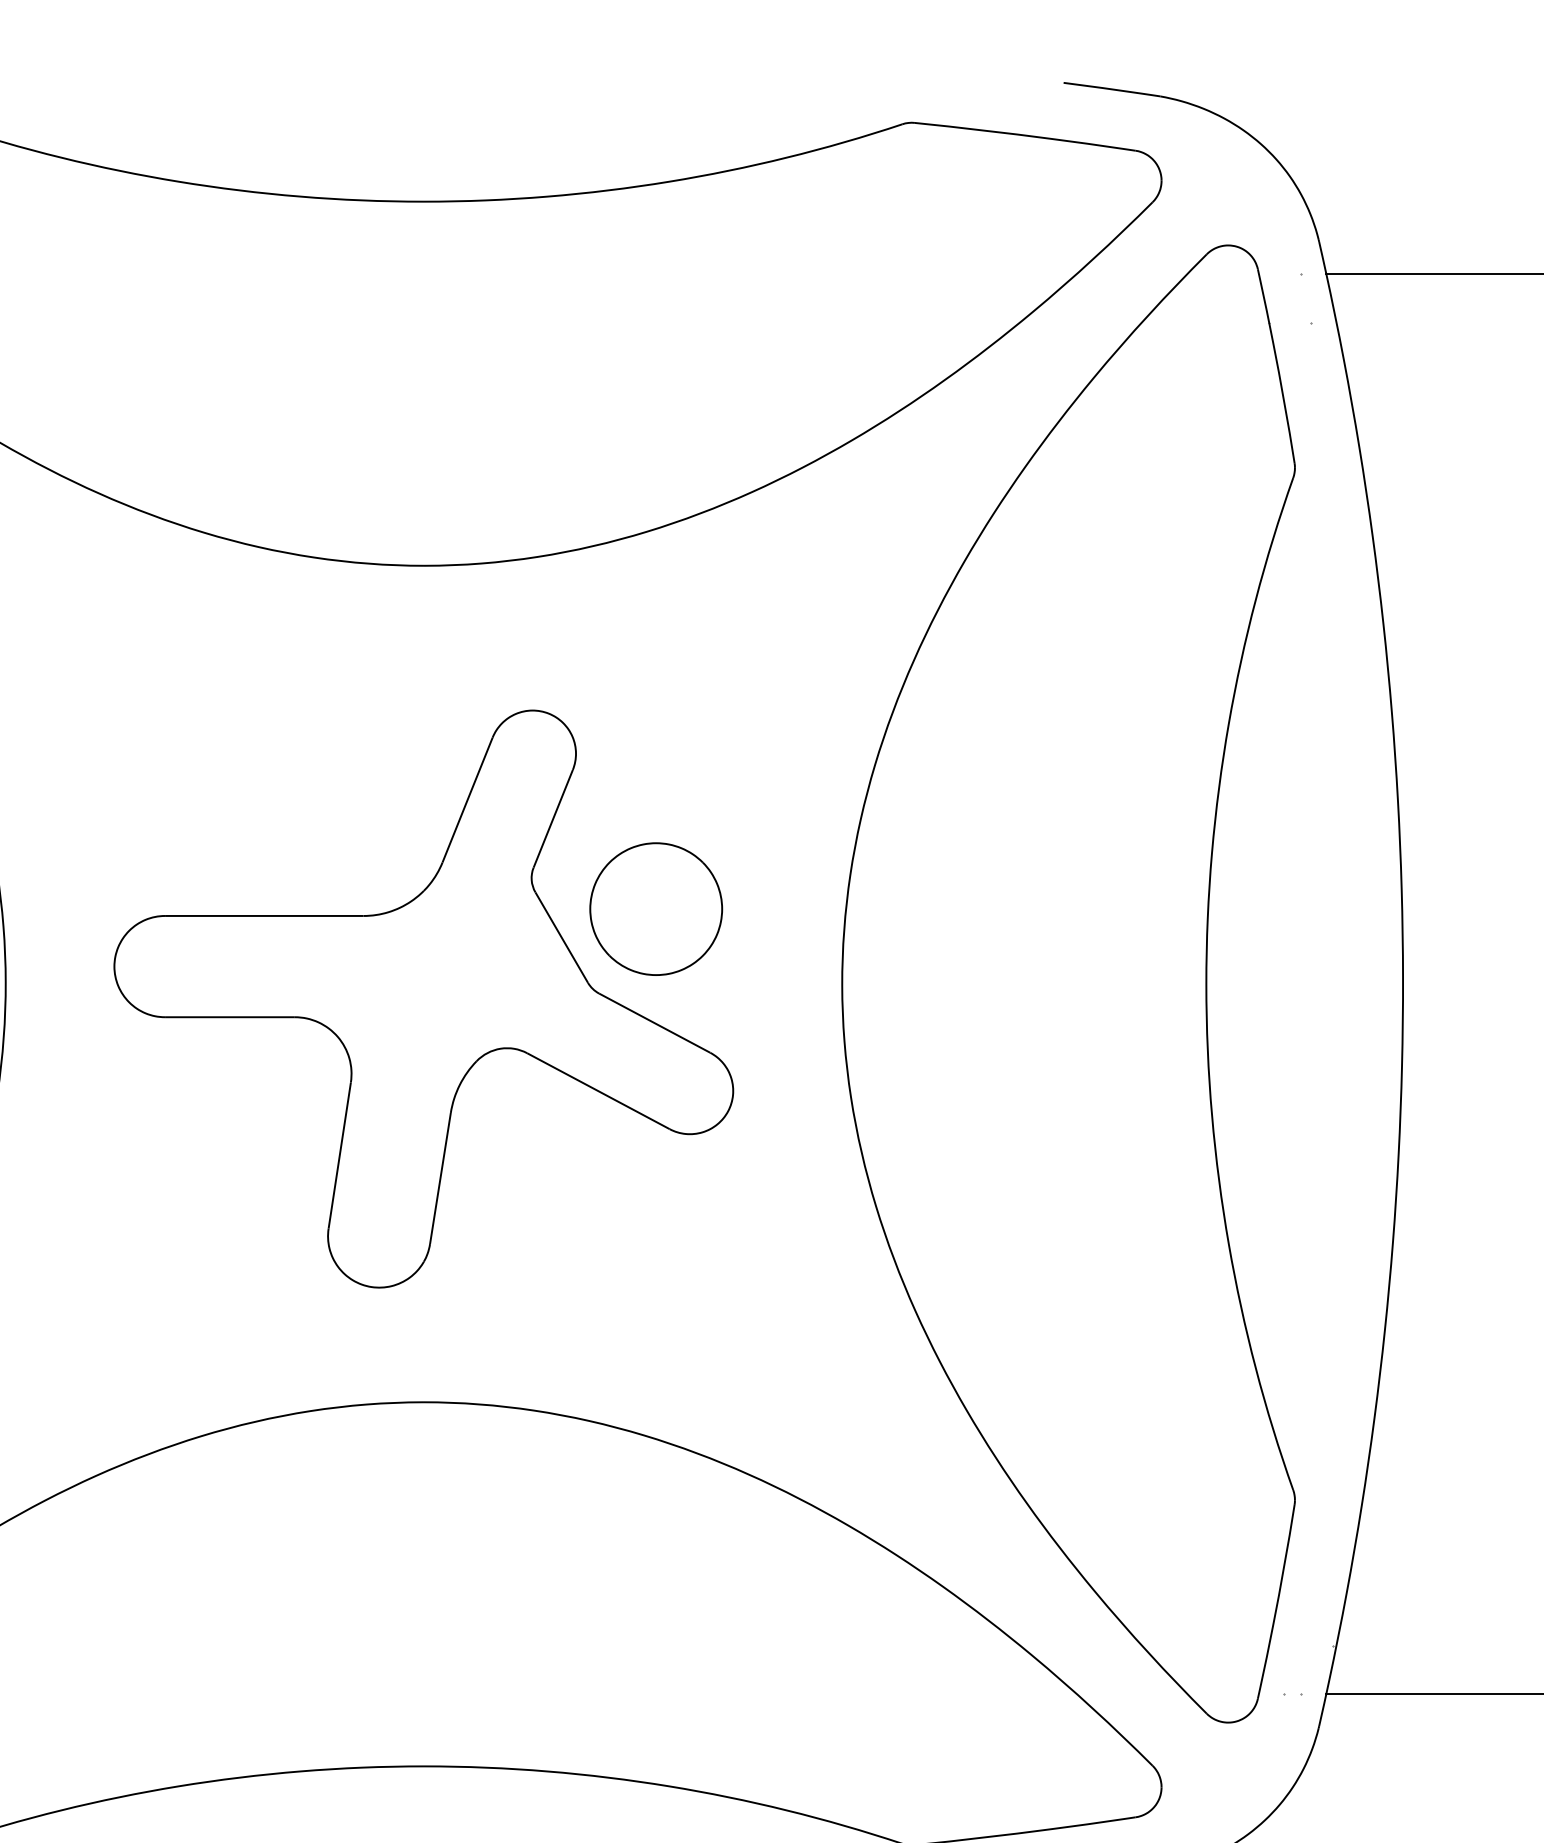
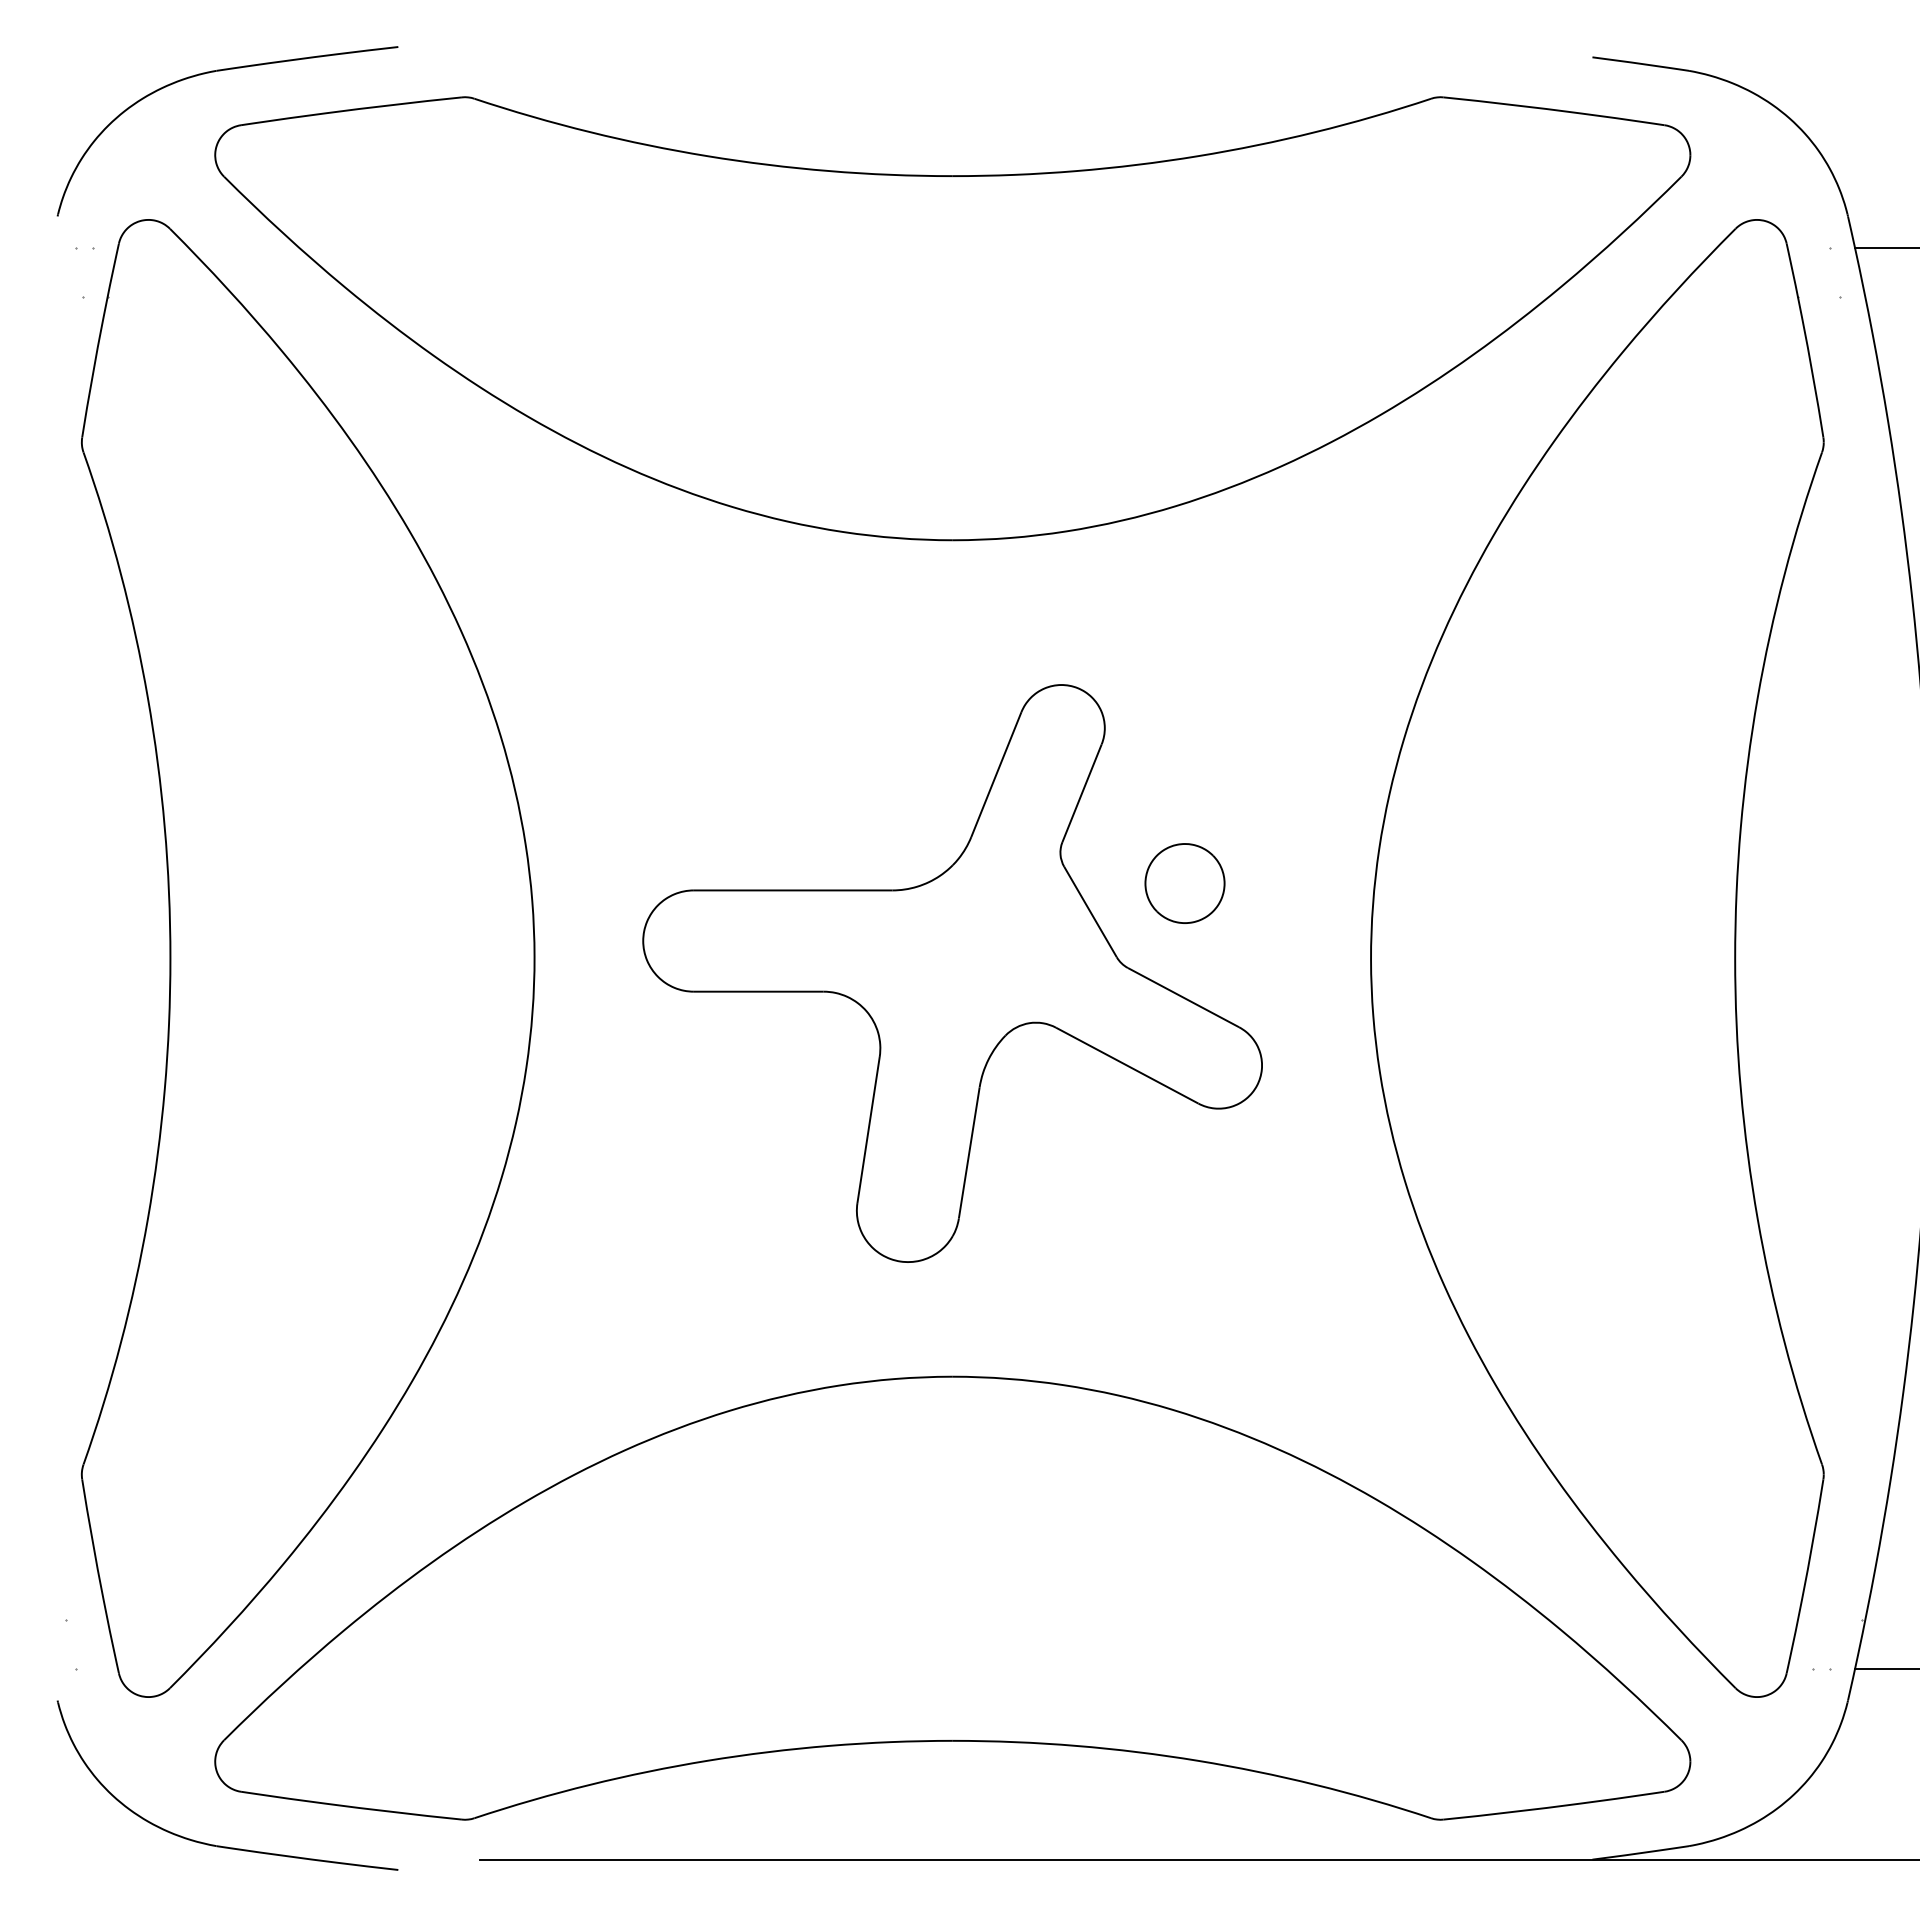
part: (655, 909) -> (1184, 883), size x0.6

